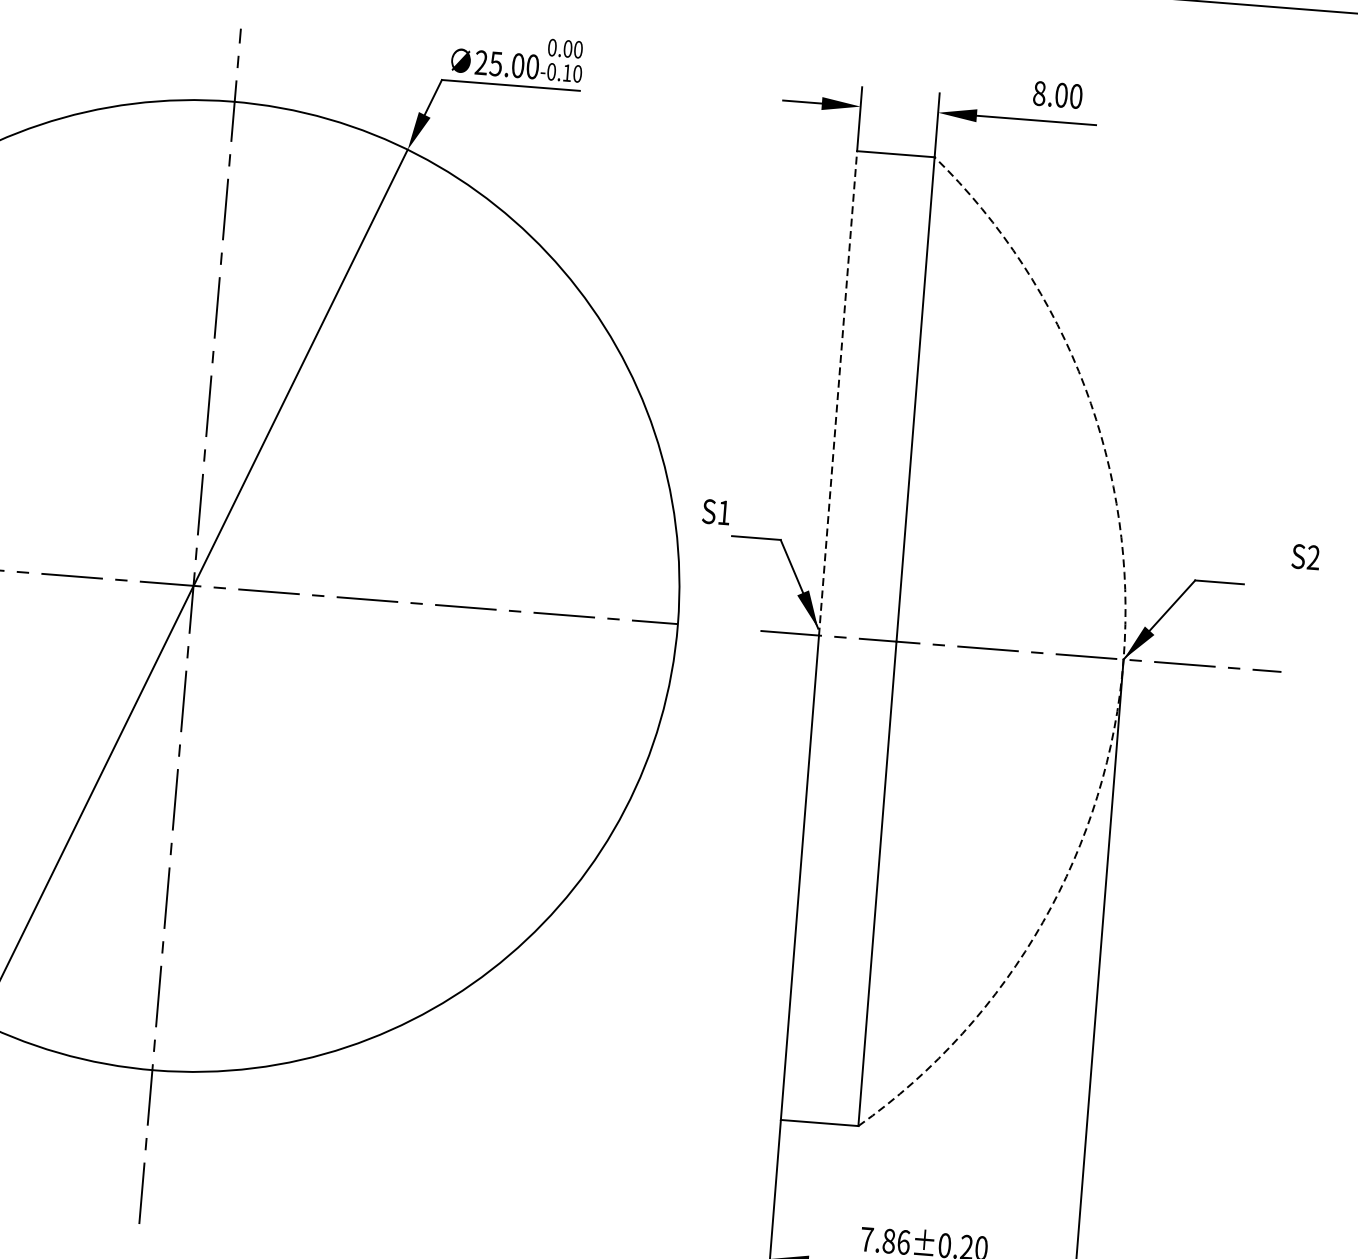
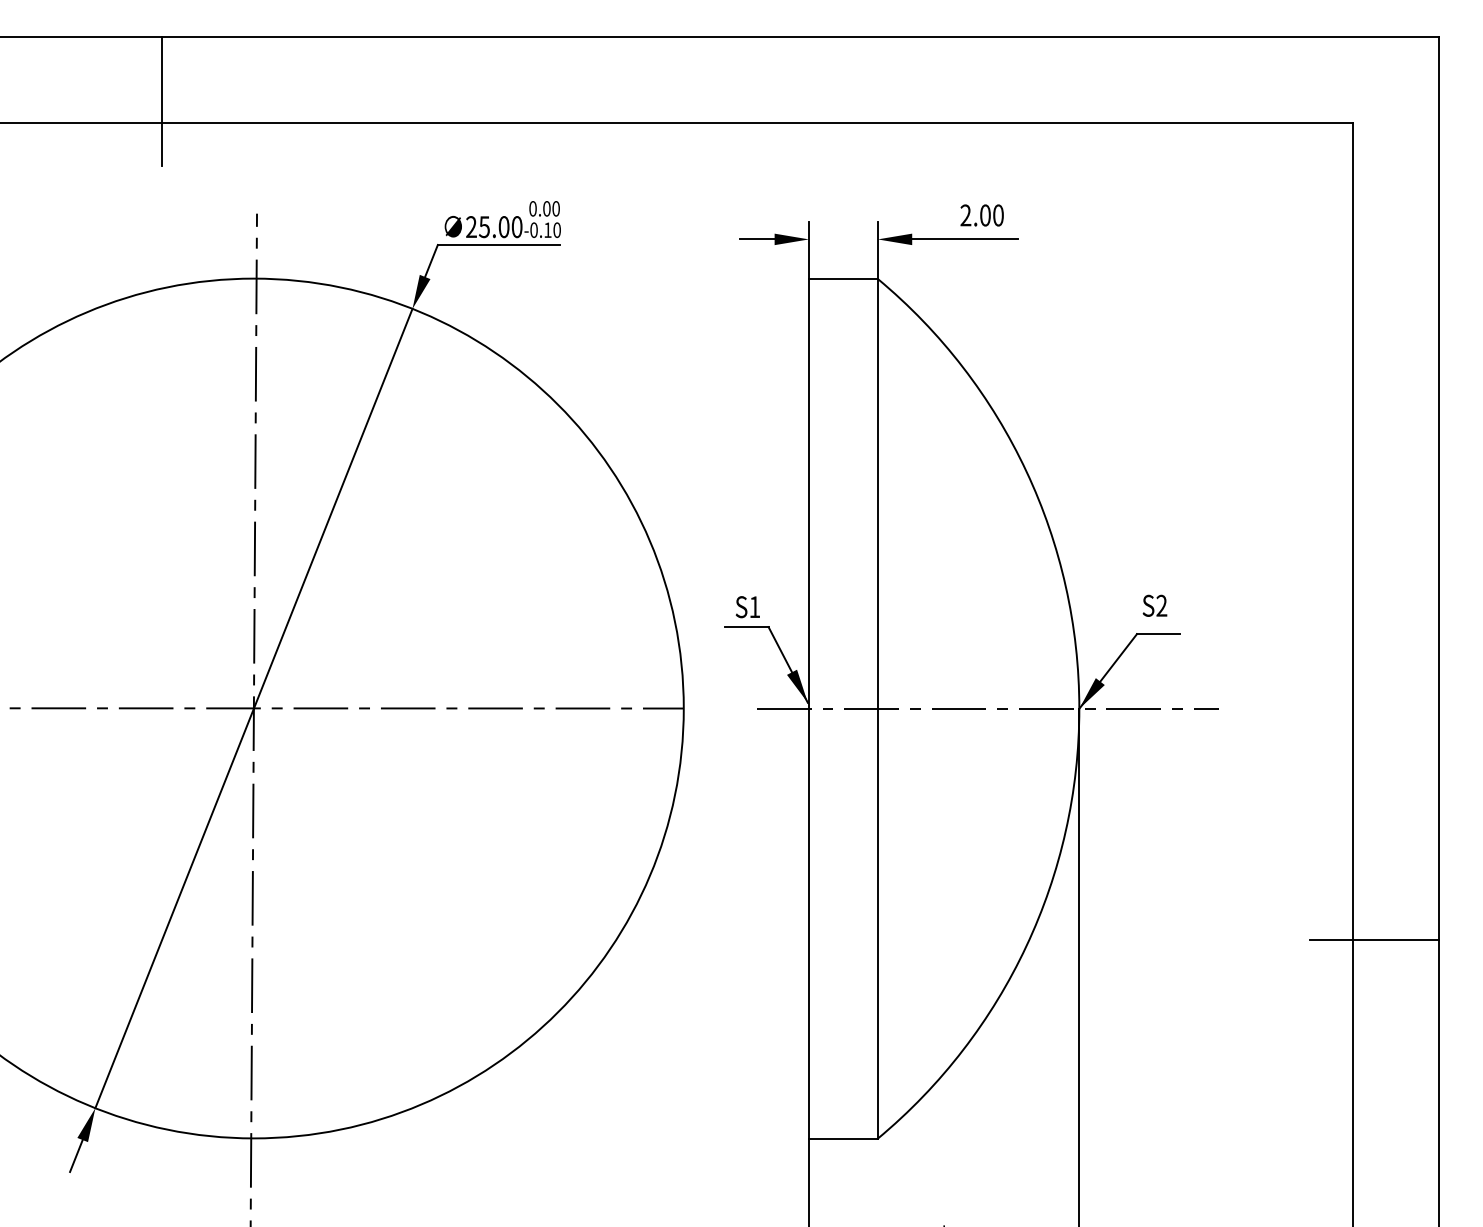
text: (1039, 93) -> (965, 215), 8.00 -> 2.00
line: (838, 392) -> (809, 493), dashed -> solid
text: (715, 512) -> (747, 607), moved
text: (1305, 556) -> (1154, 605), moved
arc: (1123, 659) -> (1079, 708), dashed -> solid

